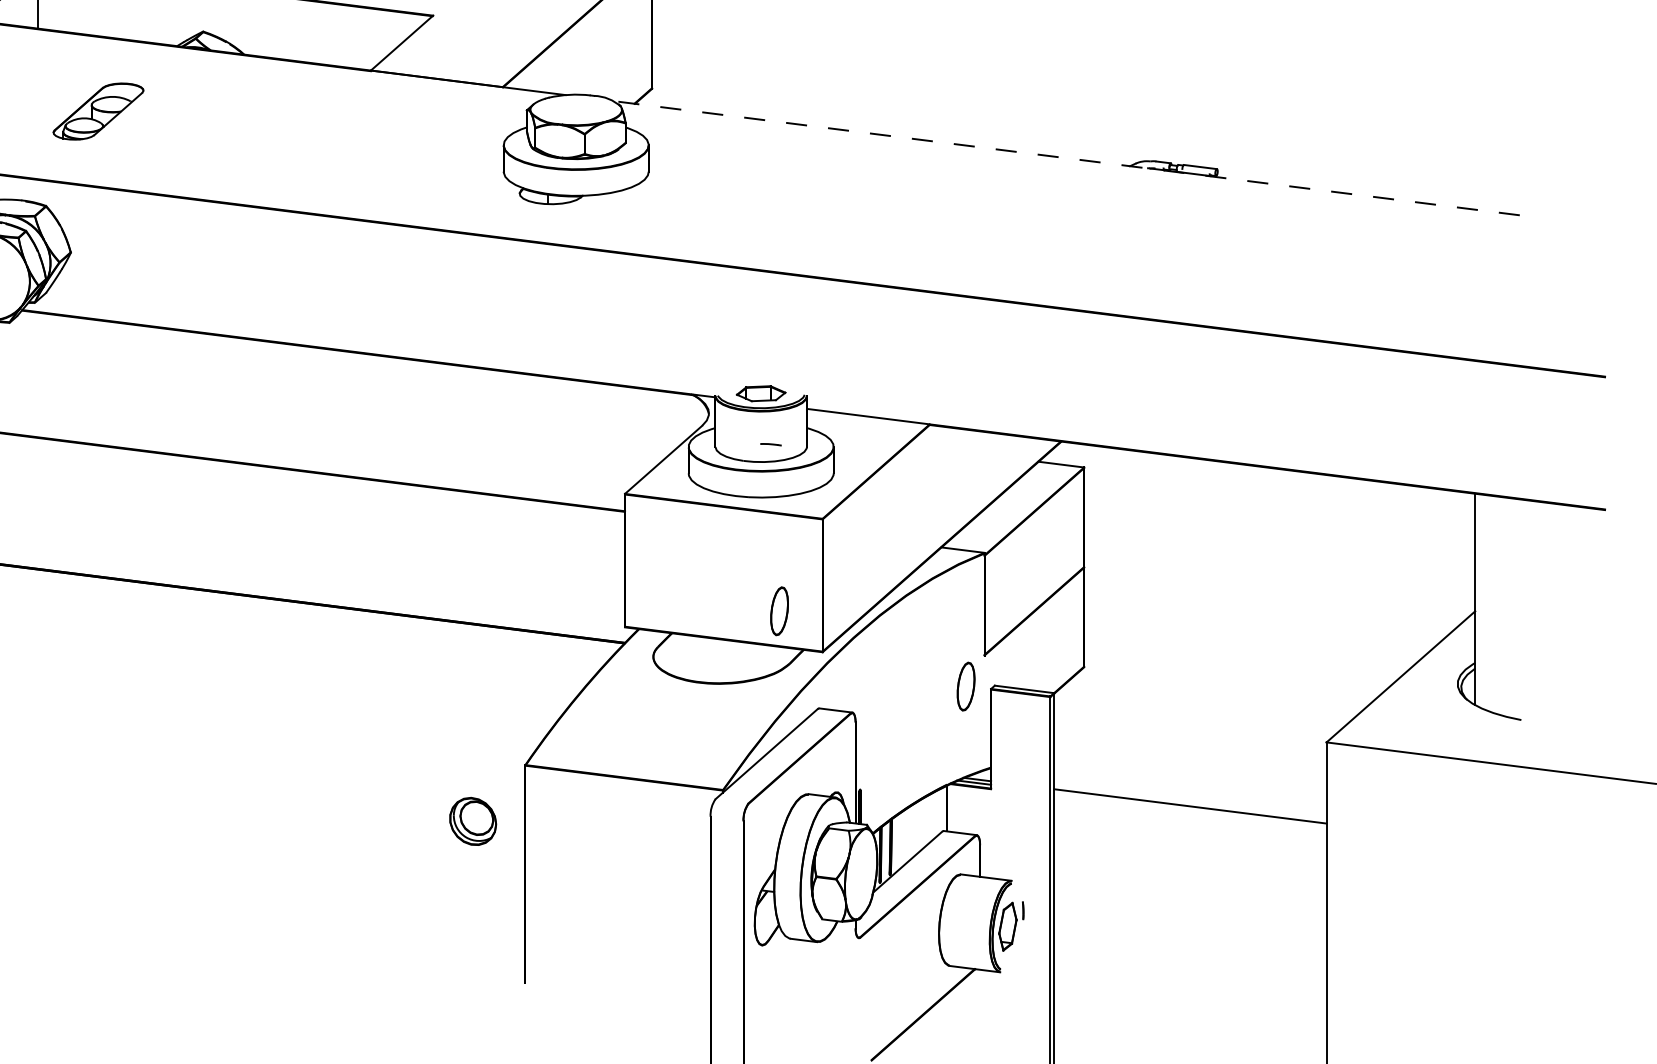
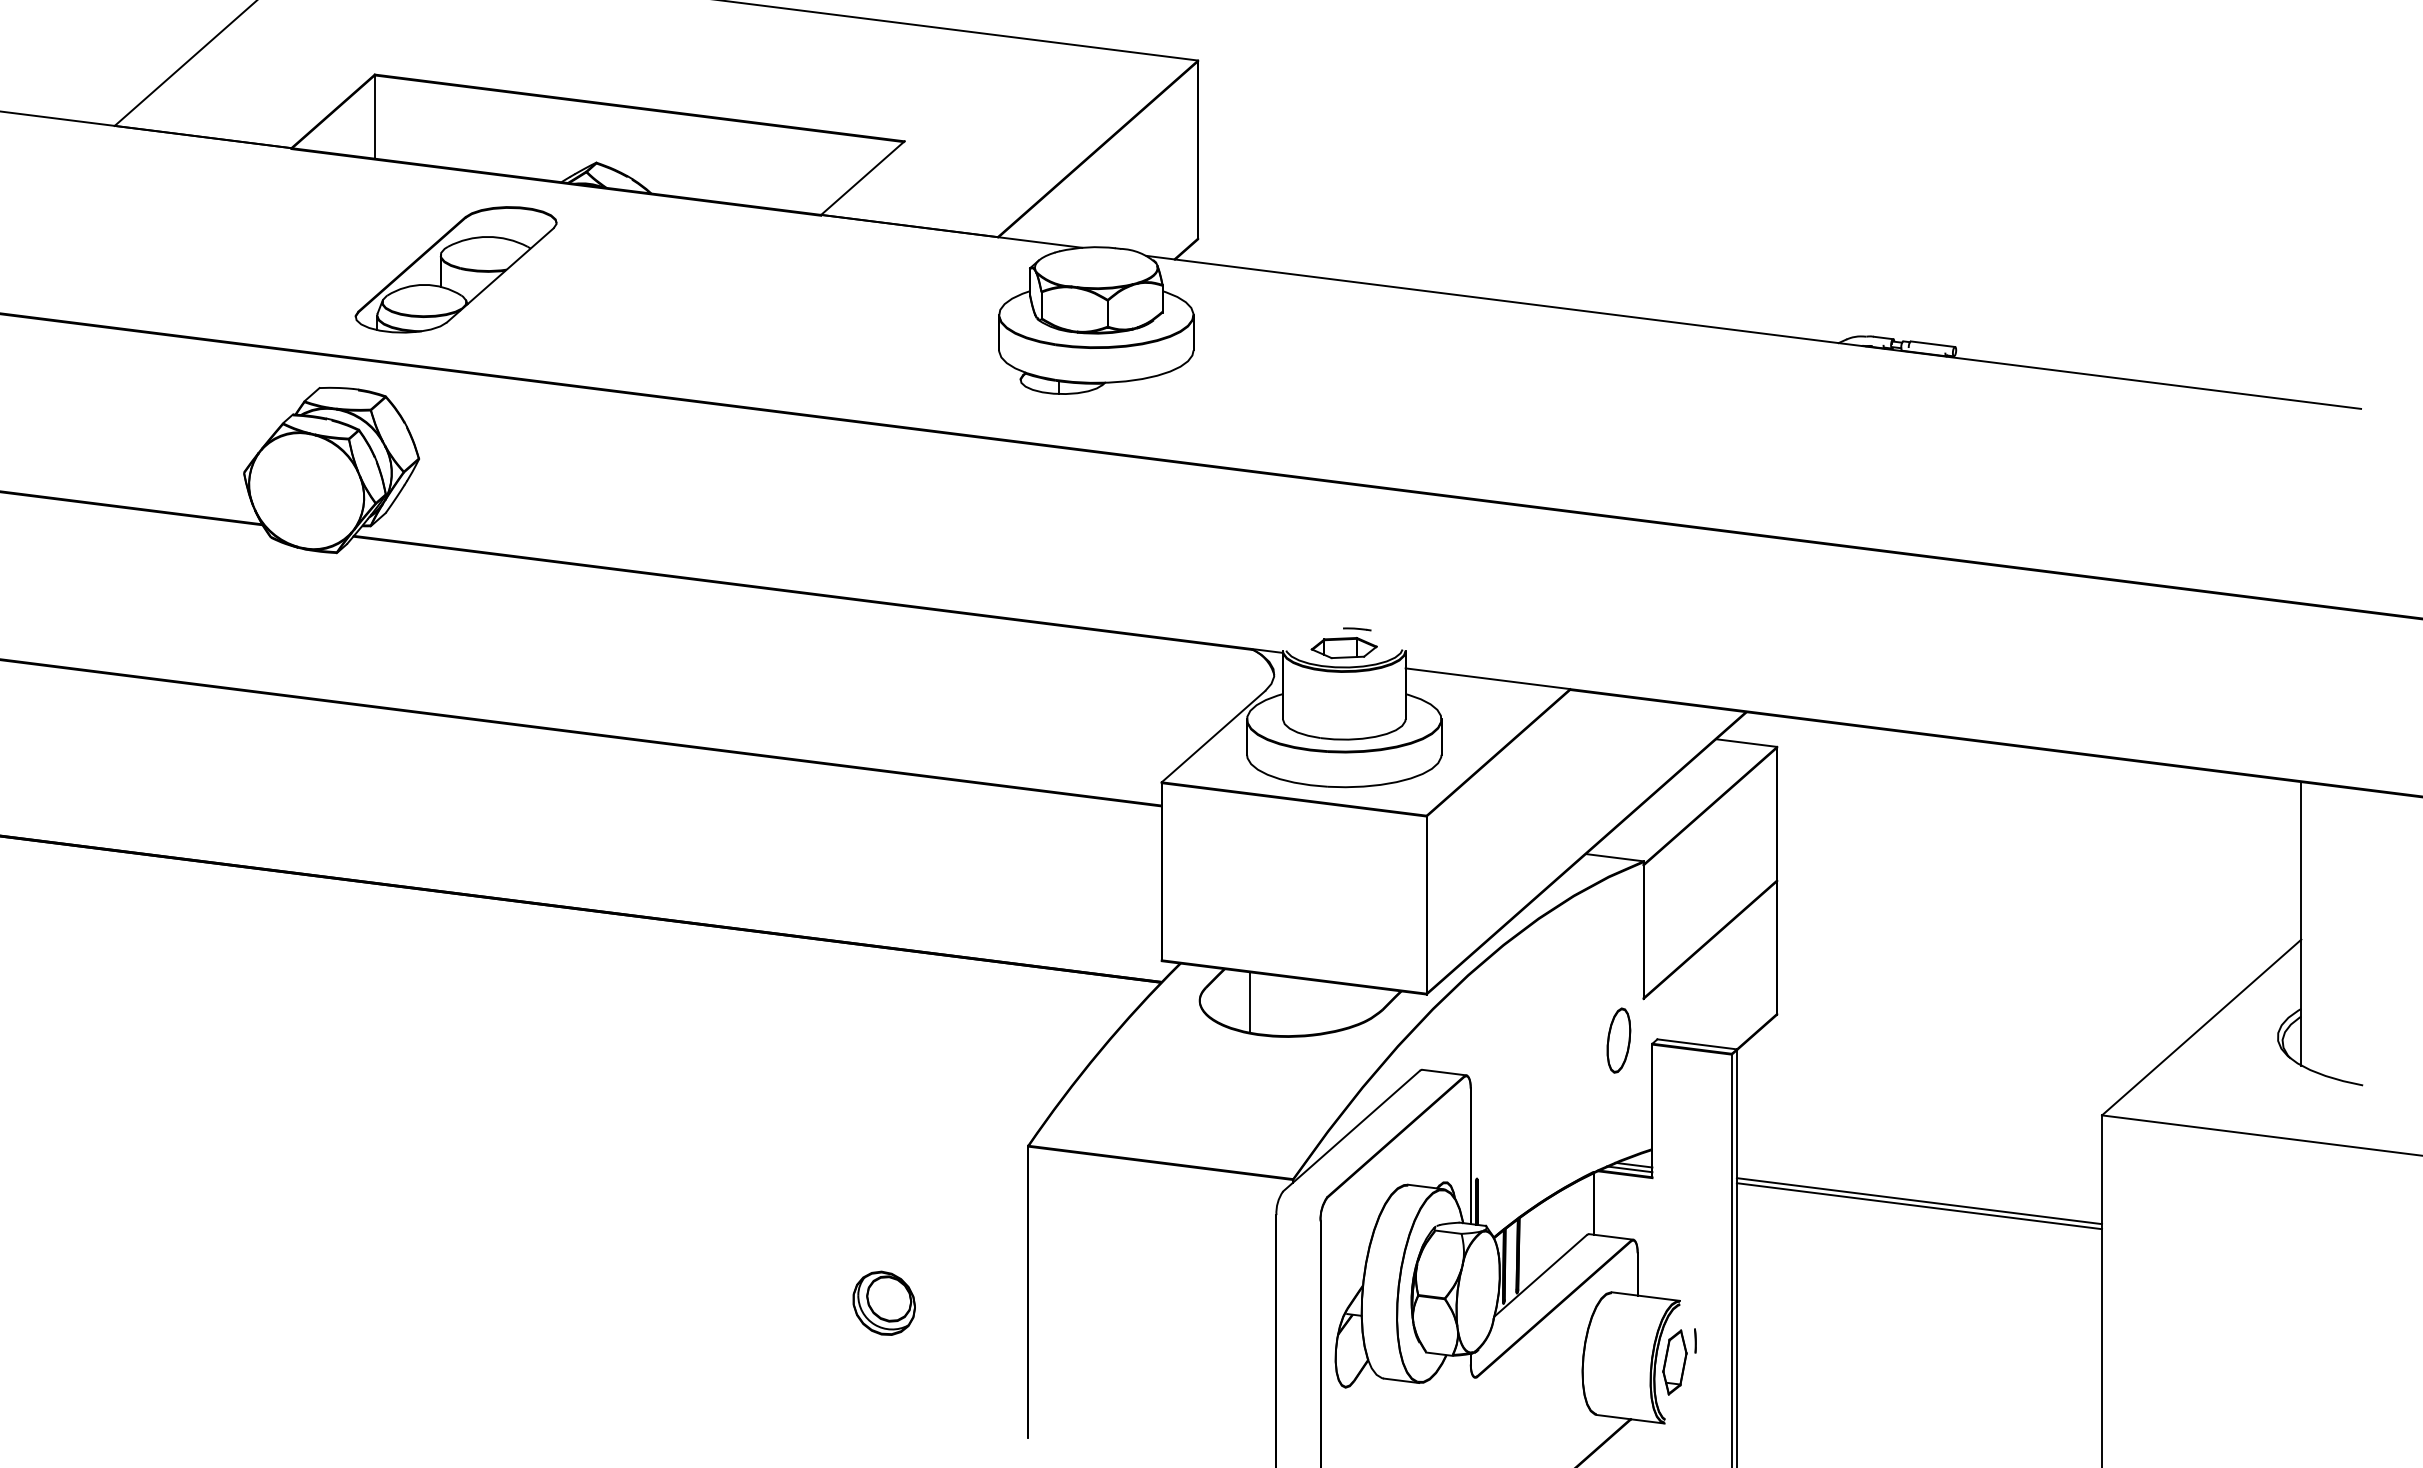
part: (98, 111) -> (455, 269), size x1.67
line: (1066, 158) -> (1753, 332), dashed -> solid
line: (771, 444) -> (1357, 629), moved
part: (779, 611) -> (1368, 939), removed
line: (690, 658) -> (1249, 1002), added
line: (1190, 810) -> (1919, 1206), added
part: (472, 820) -> (883, 1302), moved

